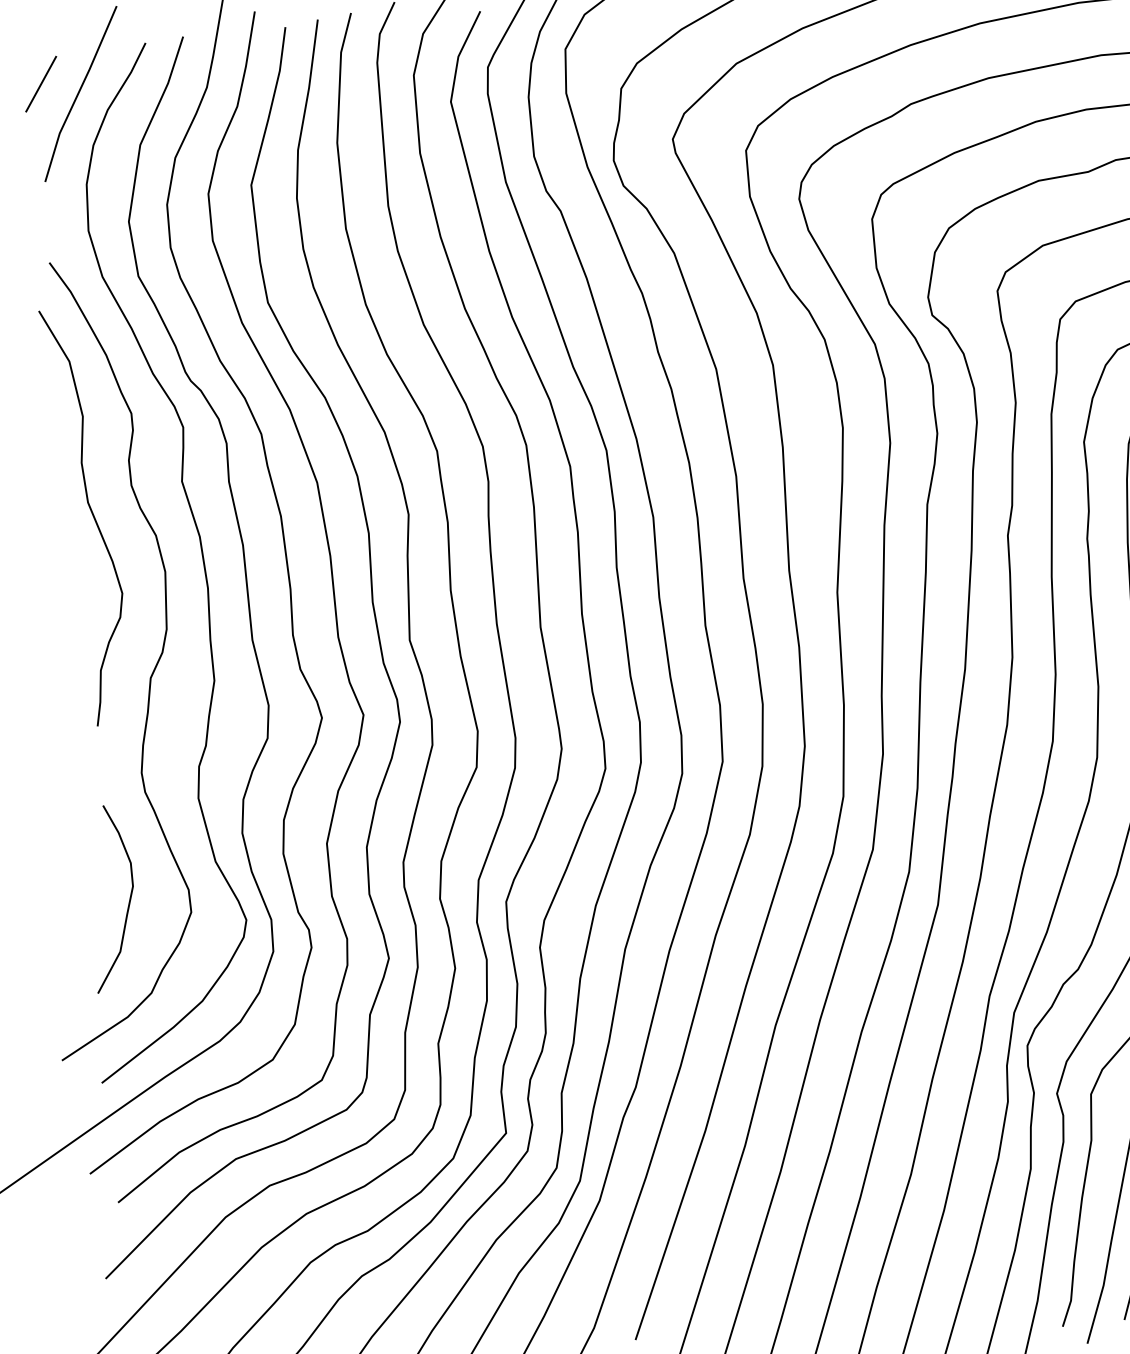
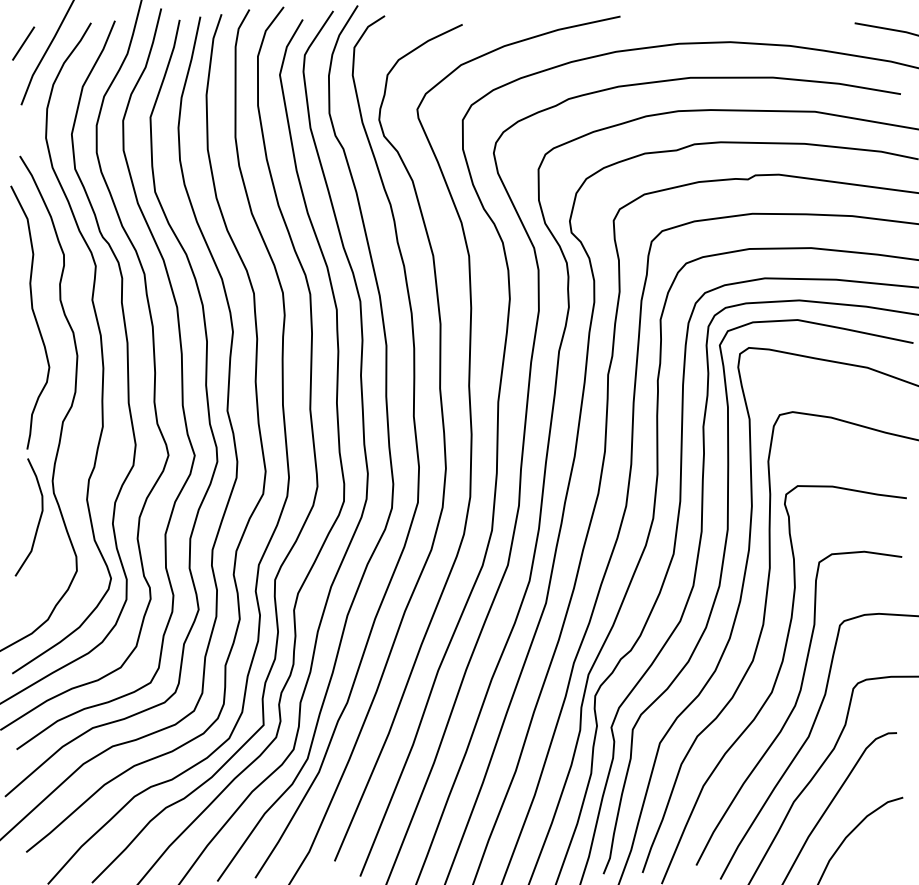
curve: (127, 902) -> (38, 520), moved

